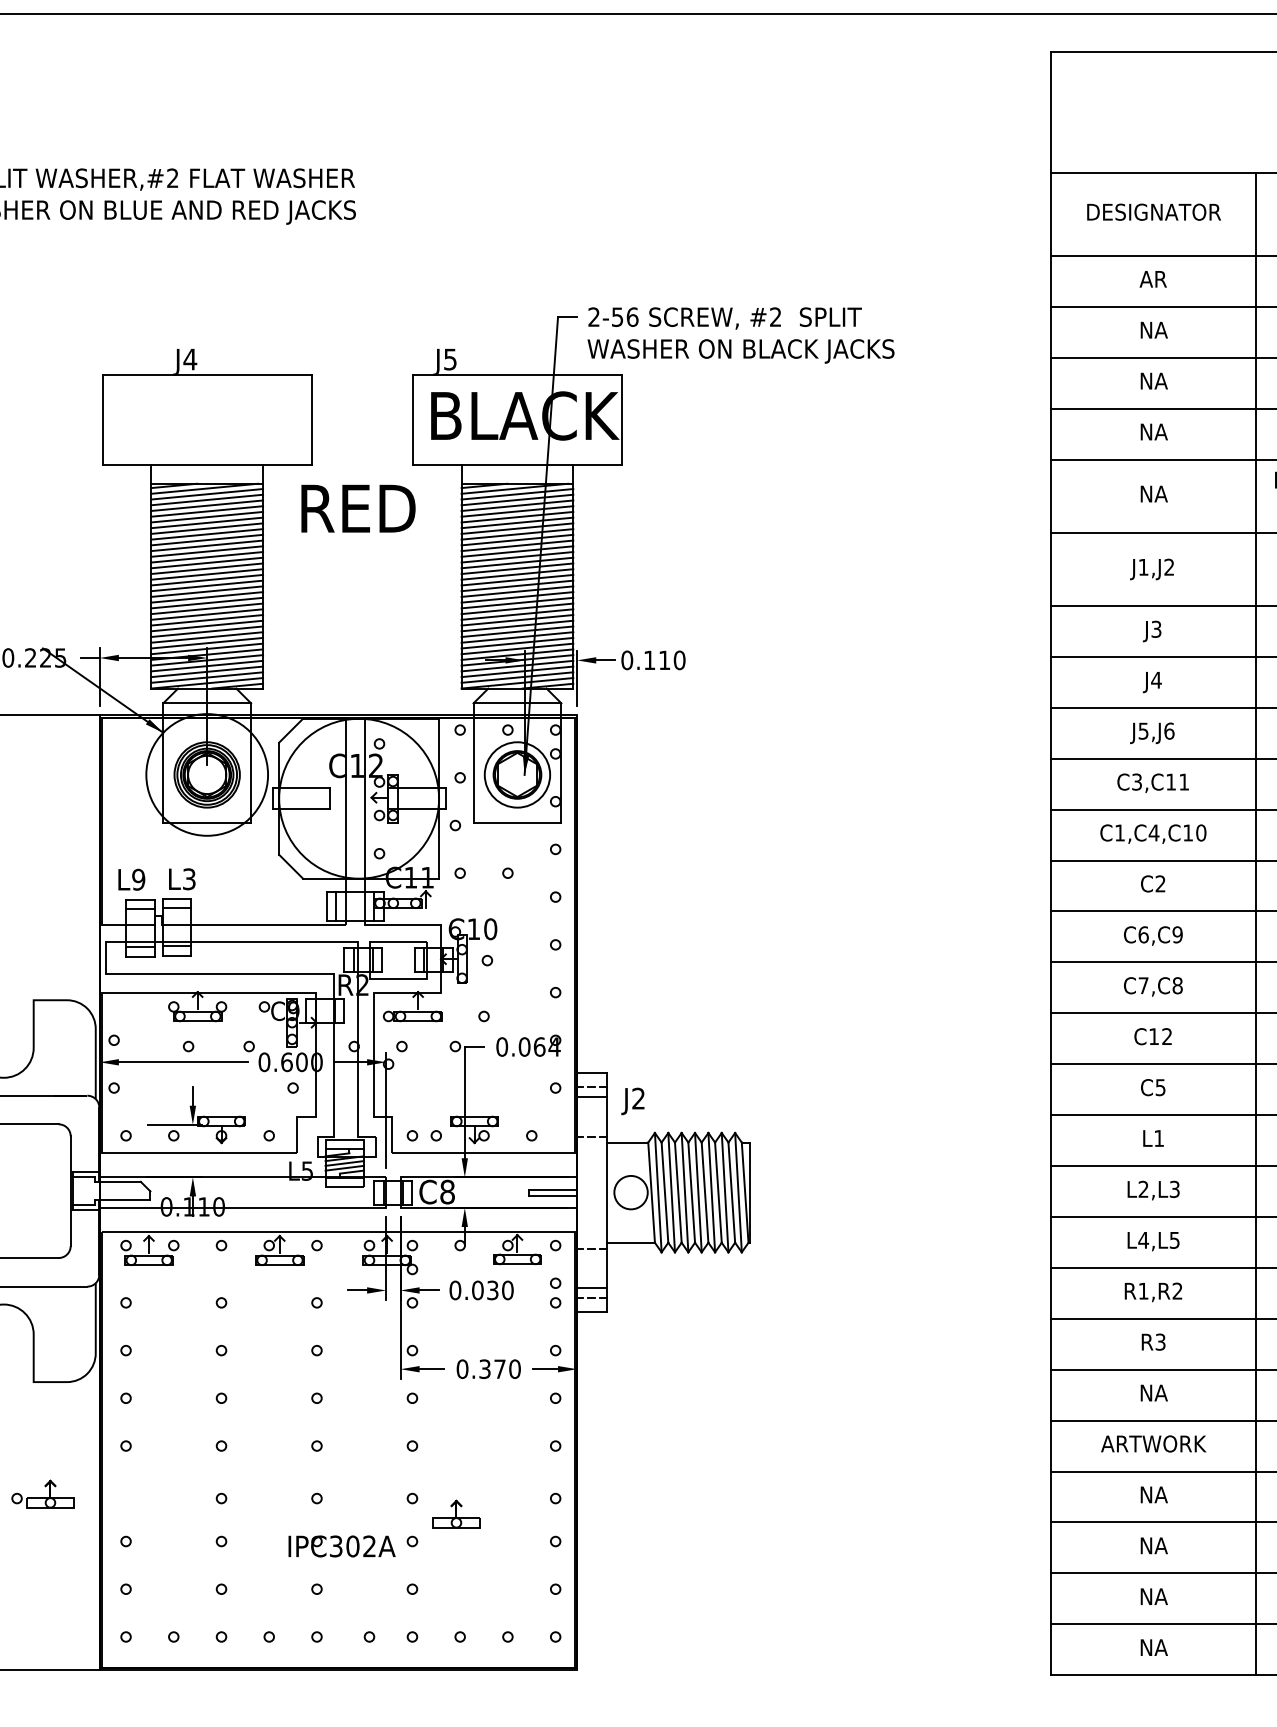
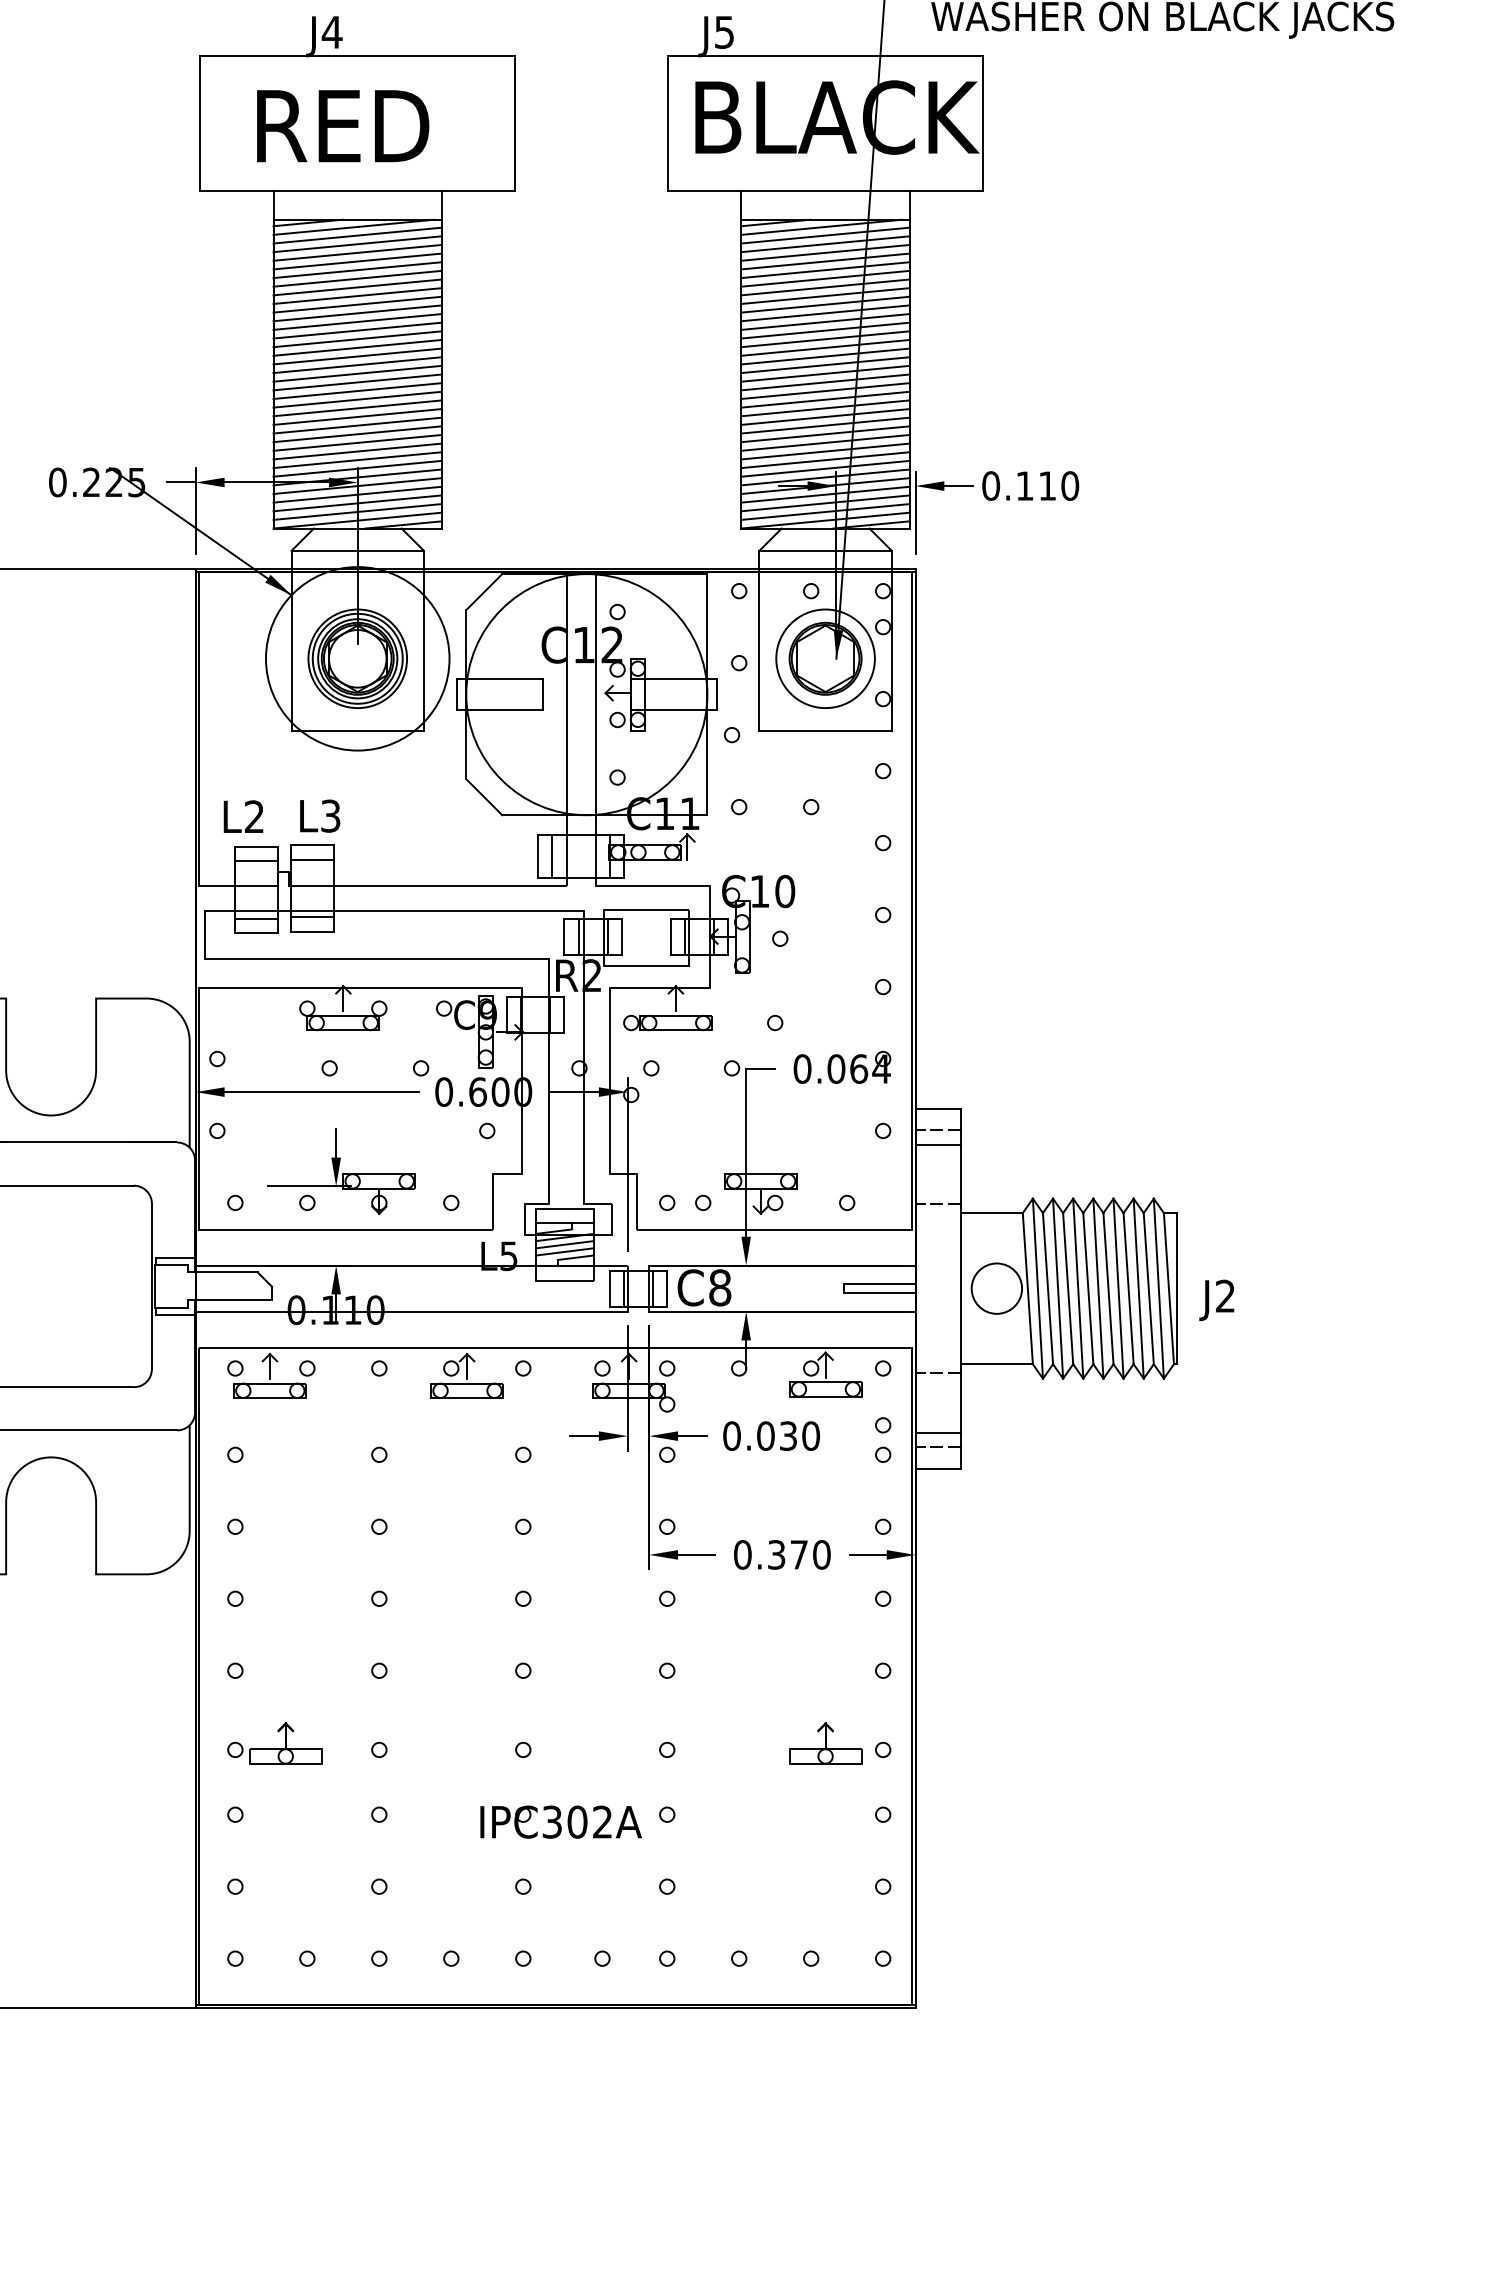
text: (358, 508) -> (343, 125), moved
text: (138, 879) -> (254, 816), L9 -> L2
text: (632, 1101) -> (1216, 1300), moved
part: (42, 1493) -> (273, 1742), moved
part: (456, 1513) -> (825, 1742), moved

